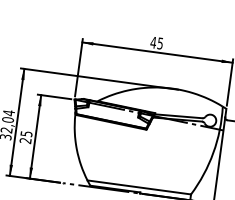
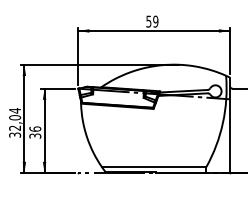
text: (157, 42) -> (152, 21), 45 -> 59
text: (26, 137) -> (35, 132), 25 -> 36

